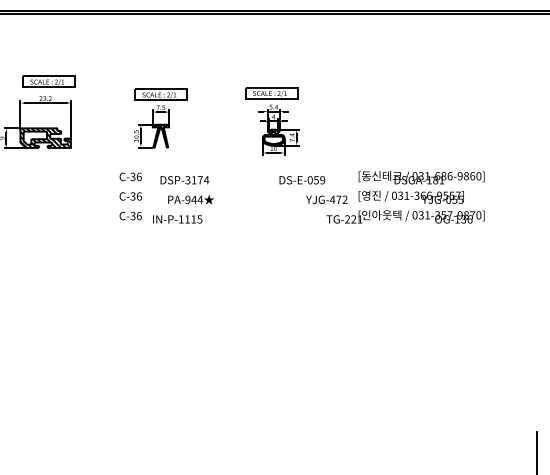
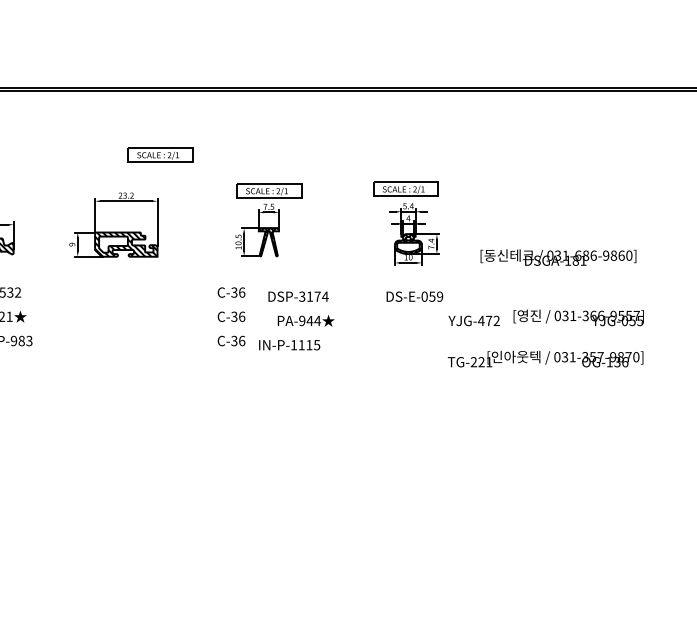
part: (49, 81) -> (160, 154), moved
text: (421, 177) -> (558, 257), moved
text: (302, 180) -> (414, 296), moved
text: (405, 216) -> (545, 358), moved

